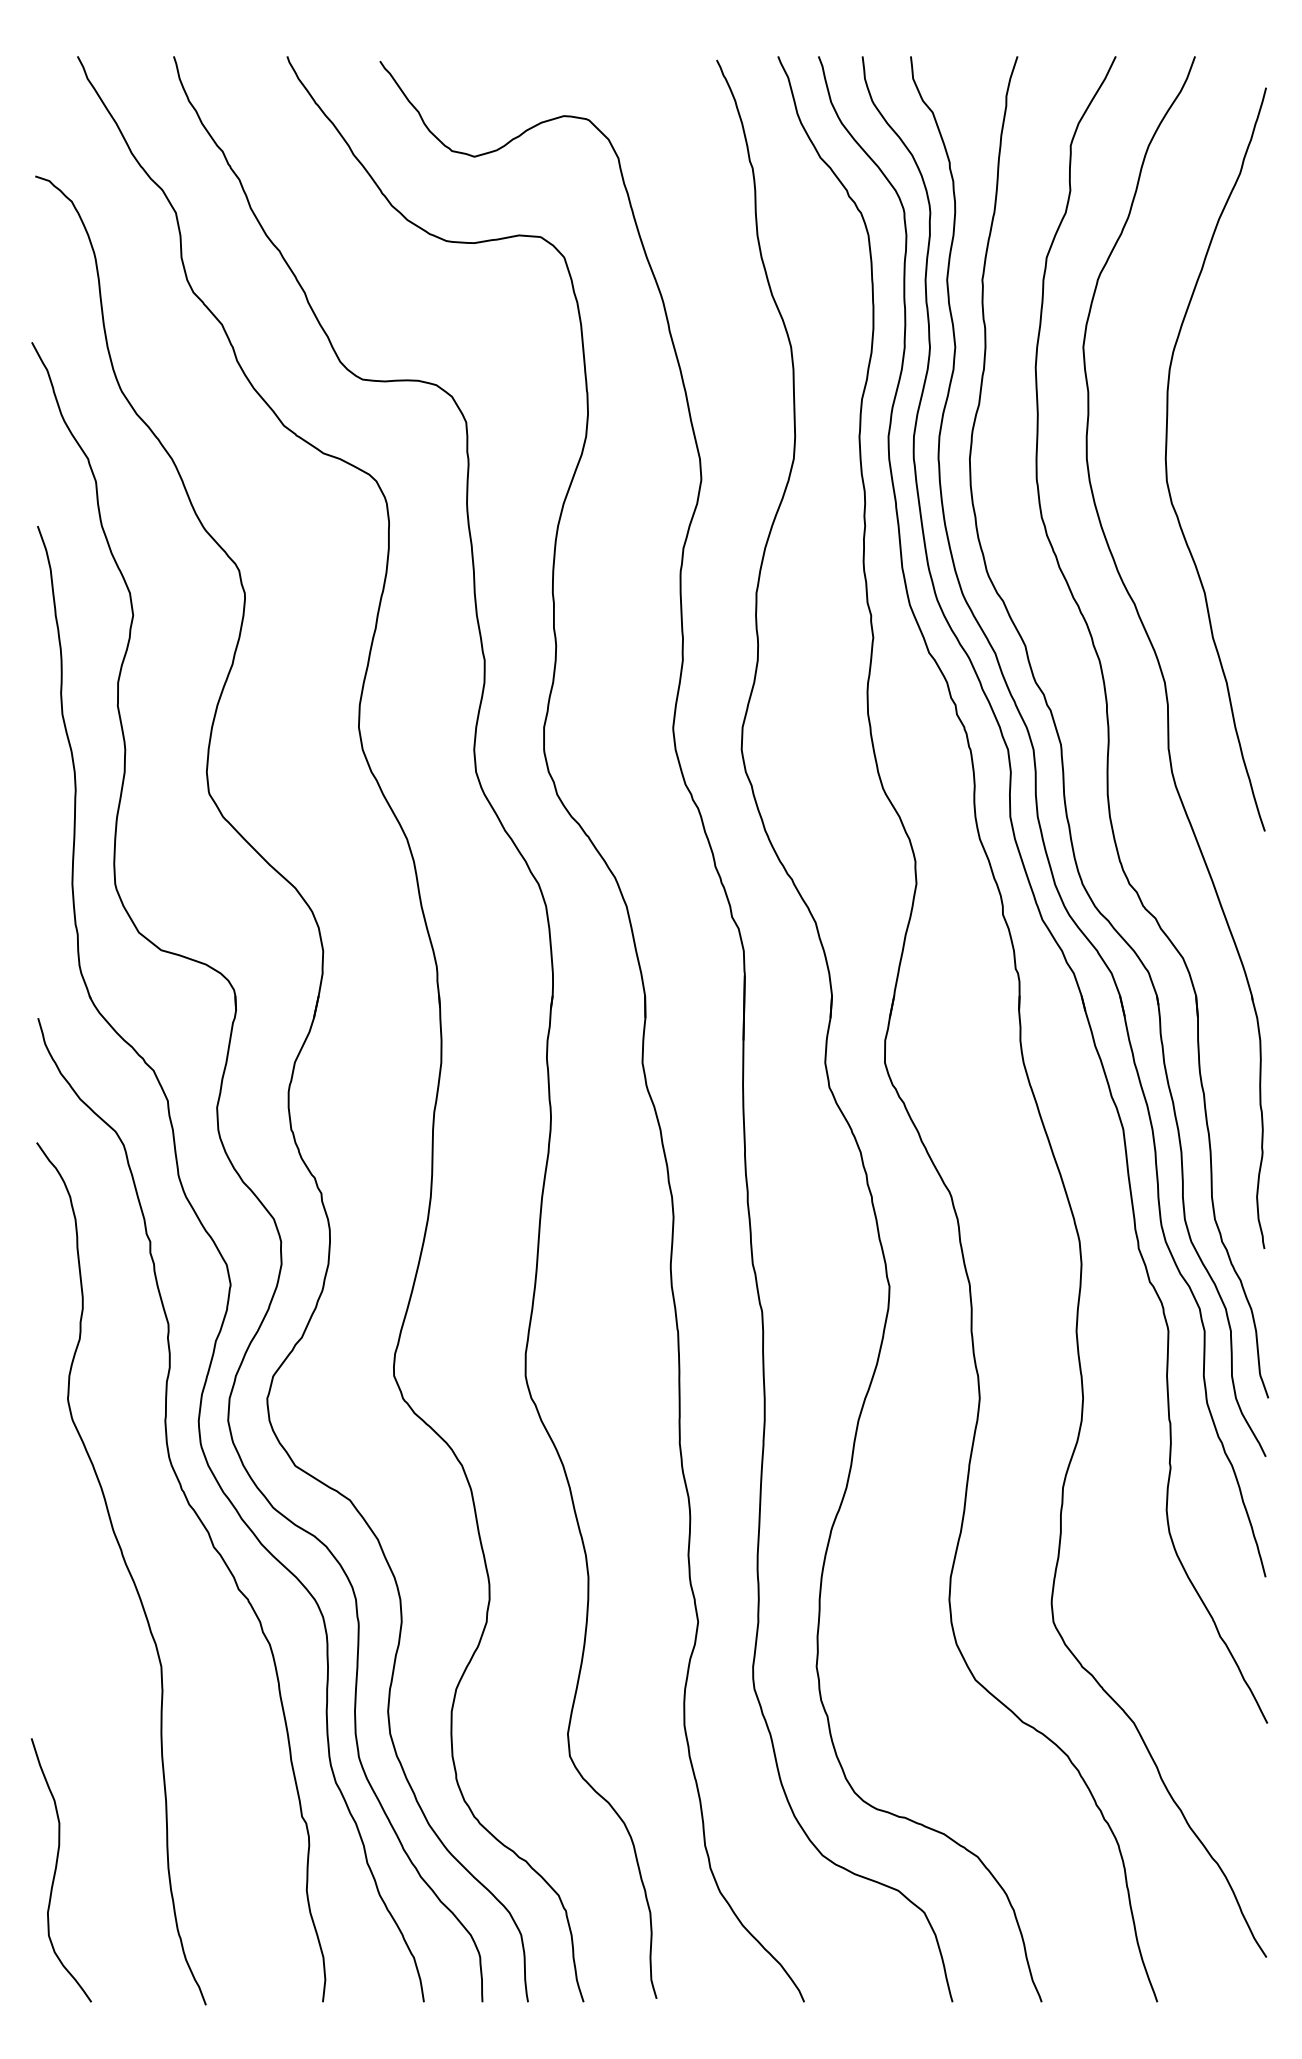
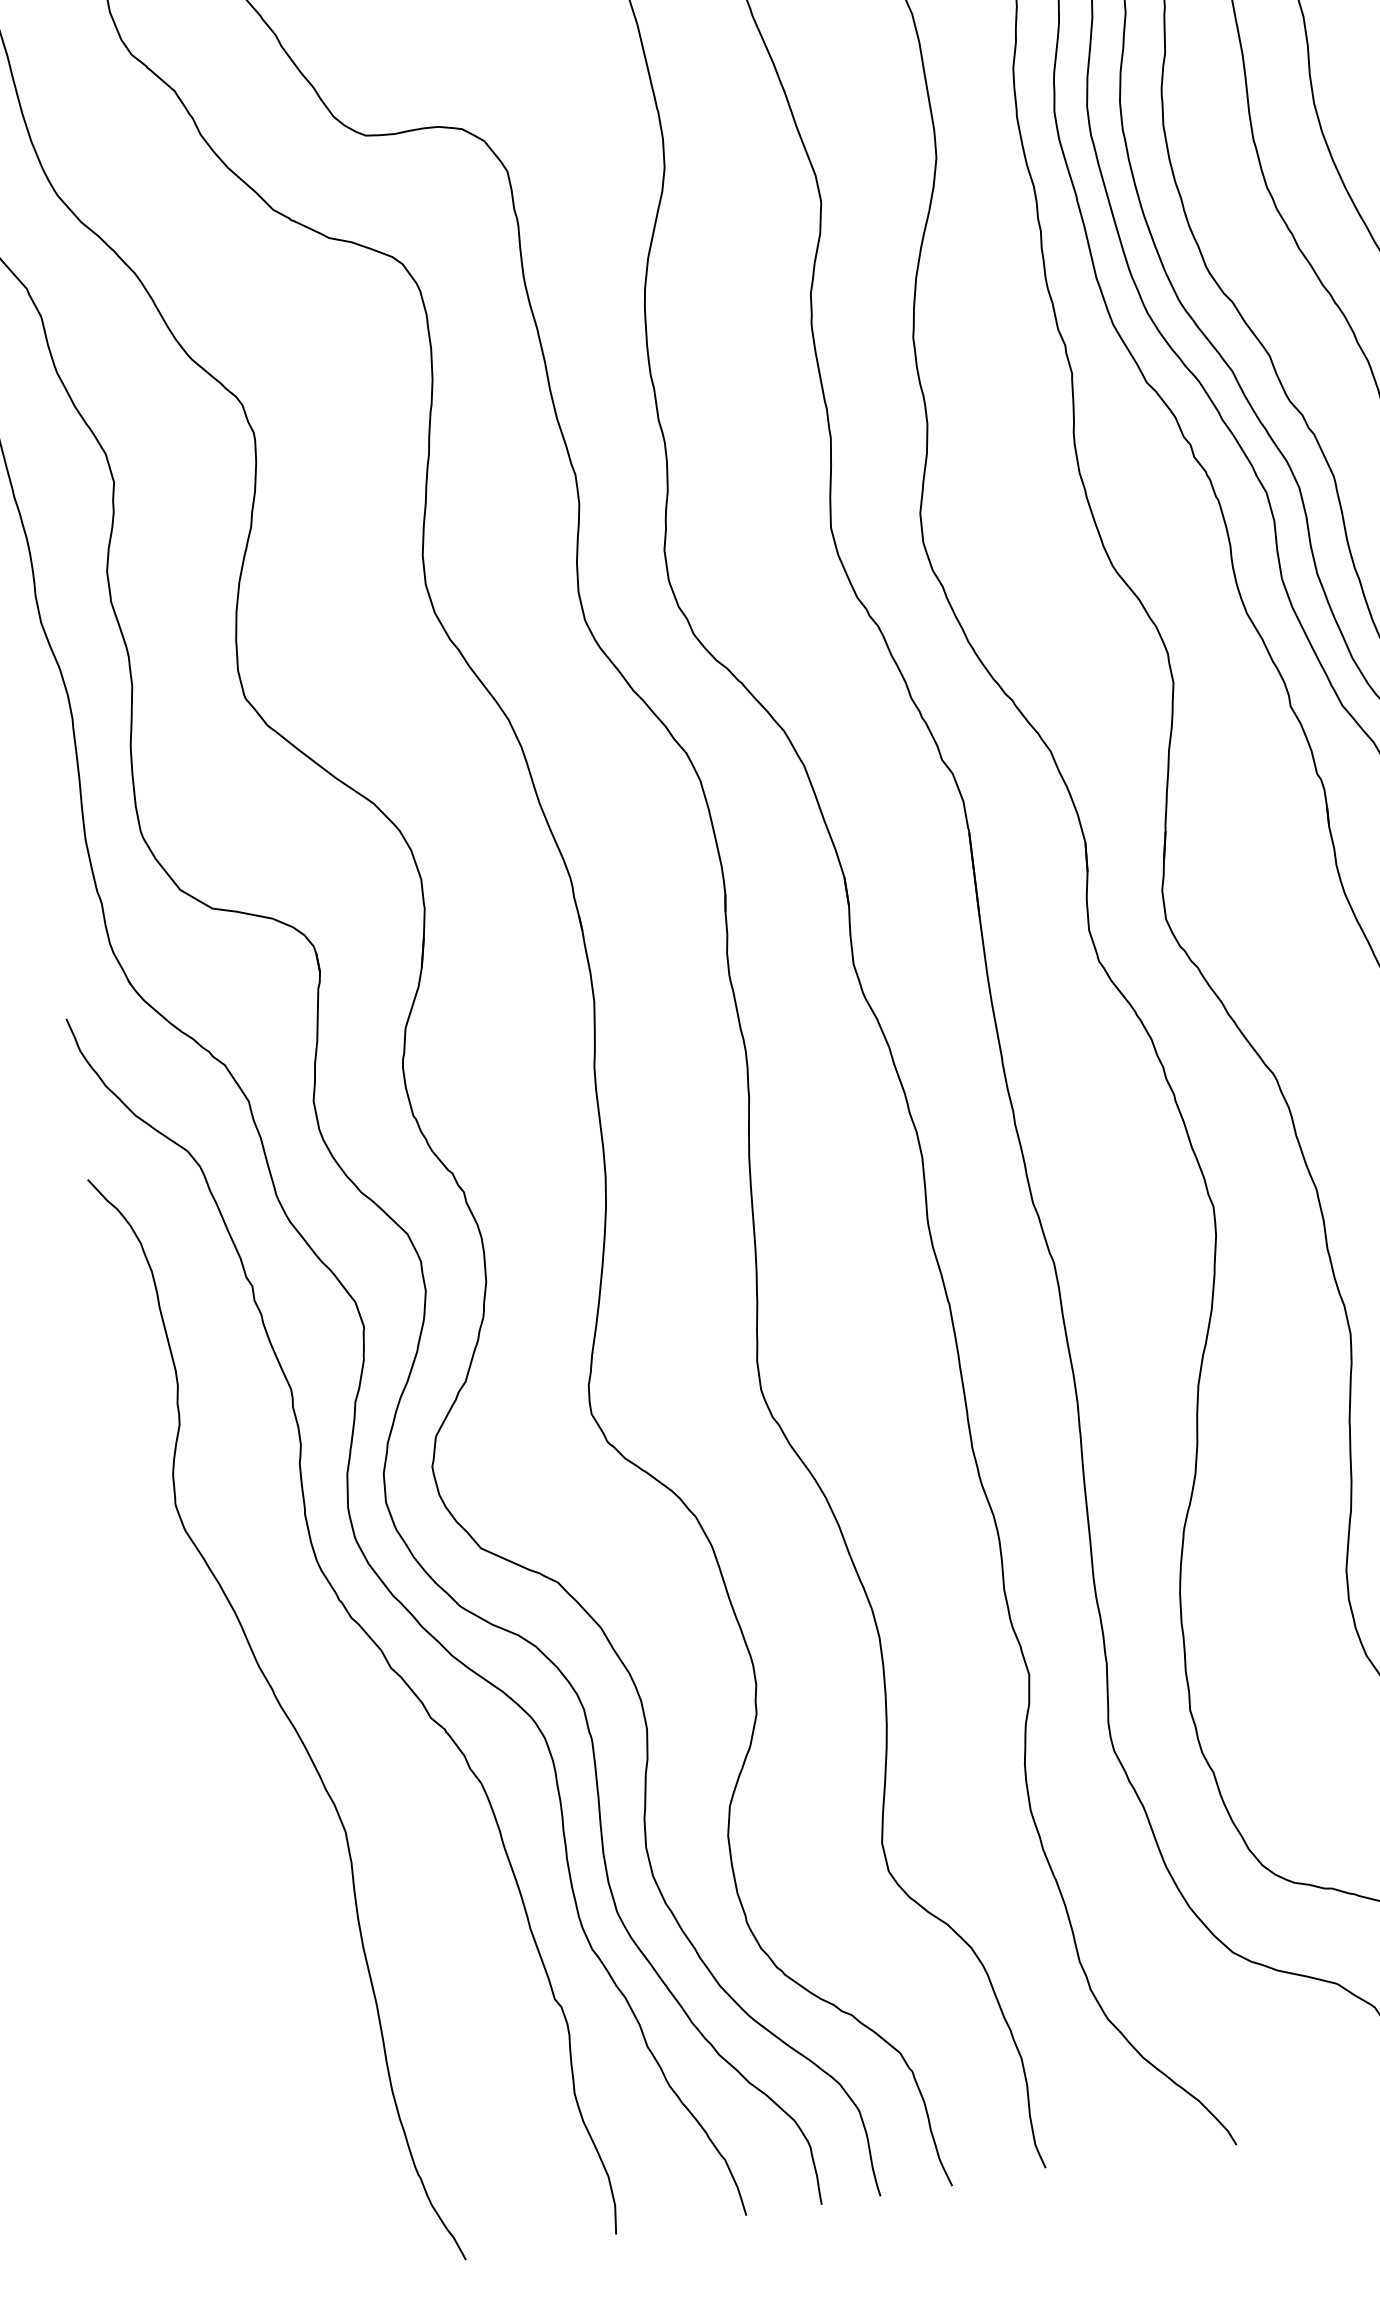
curve: (56, 1870) -> (248, 2114), removed

